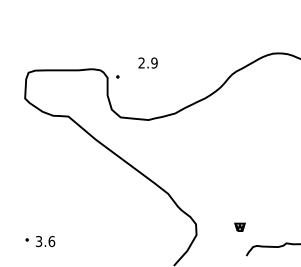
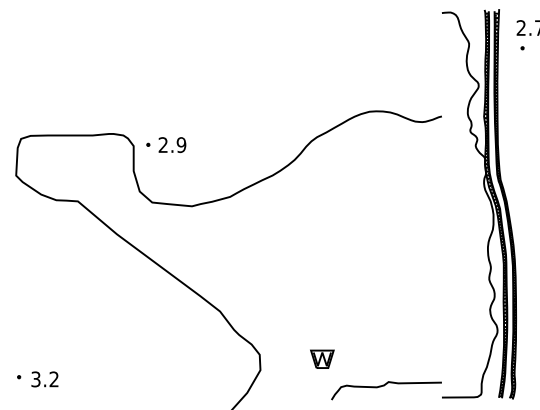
text: (148, 62) -> (172, 144), moved
part: (240, 226) -> (322, 358), size x1.67
text: (52, 241) -> (54, 379), 3.6 -> 3.2

